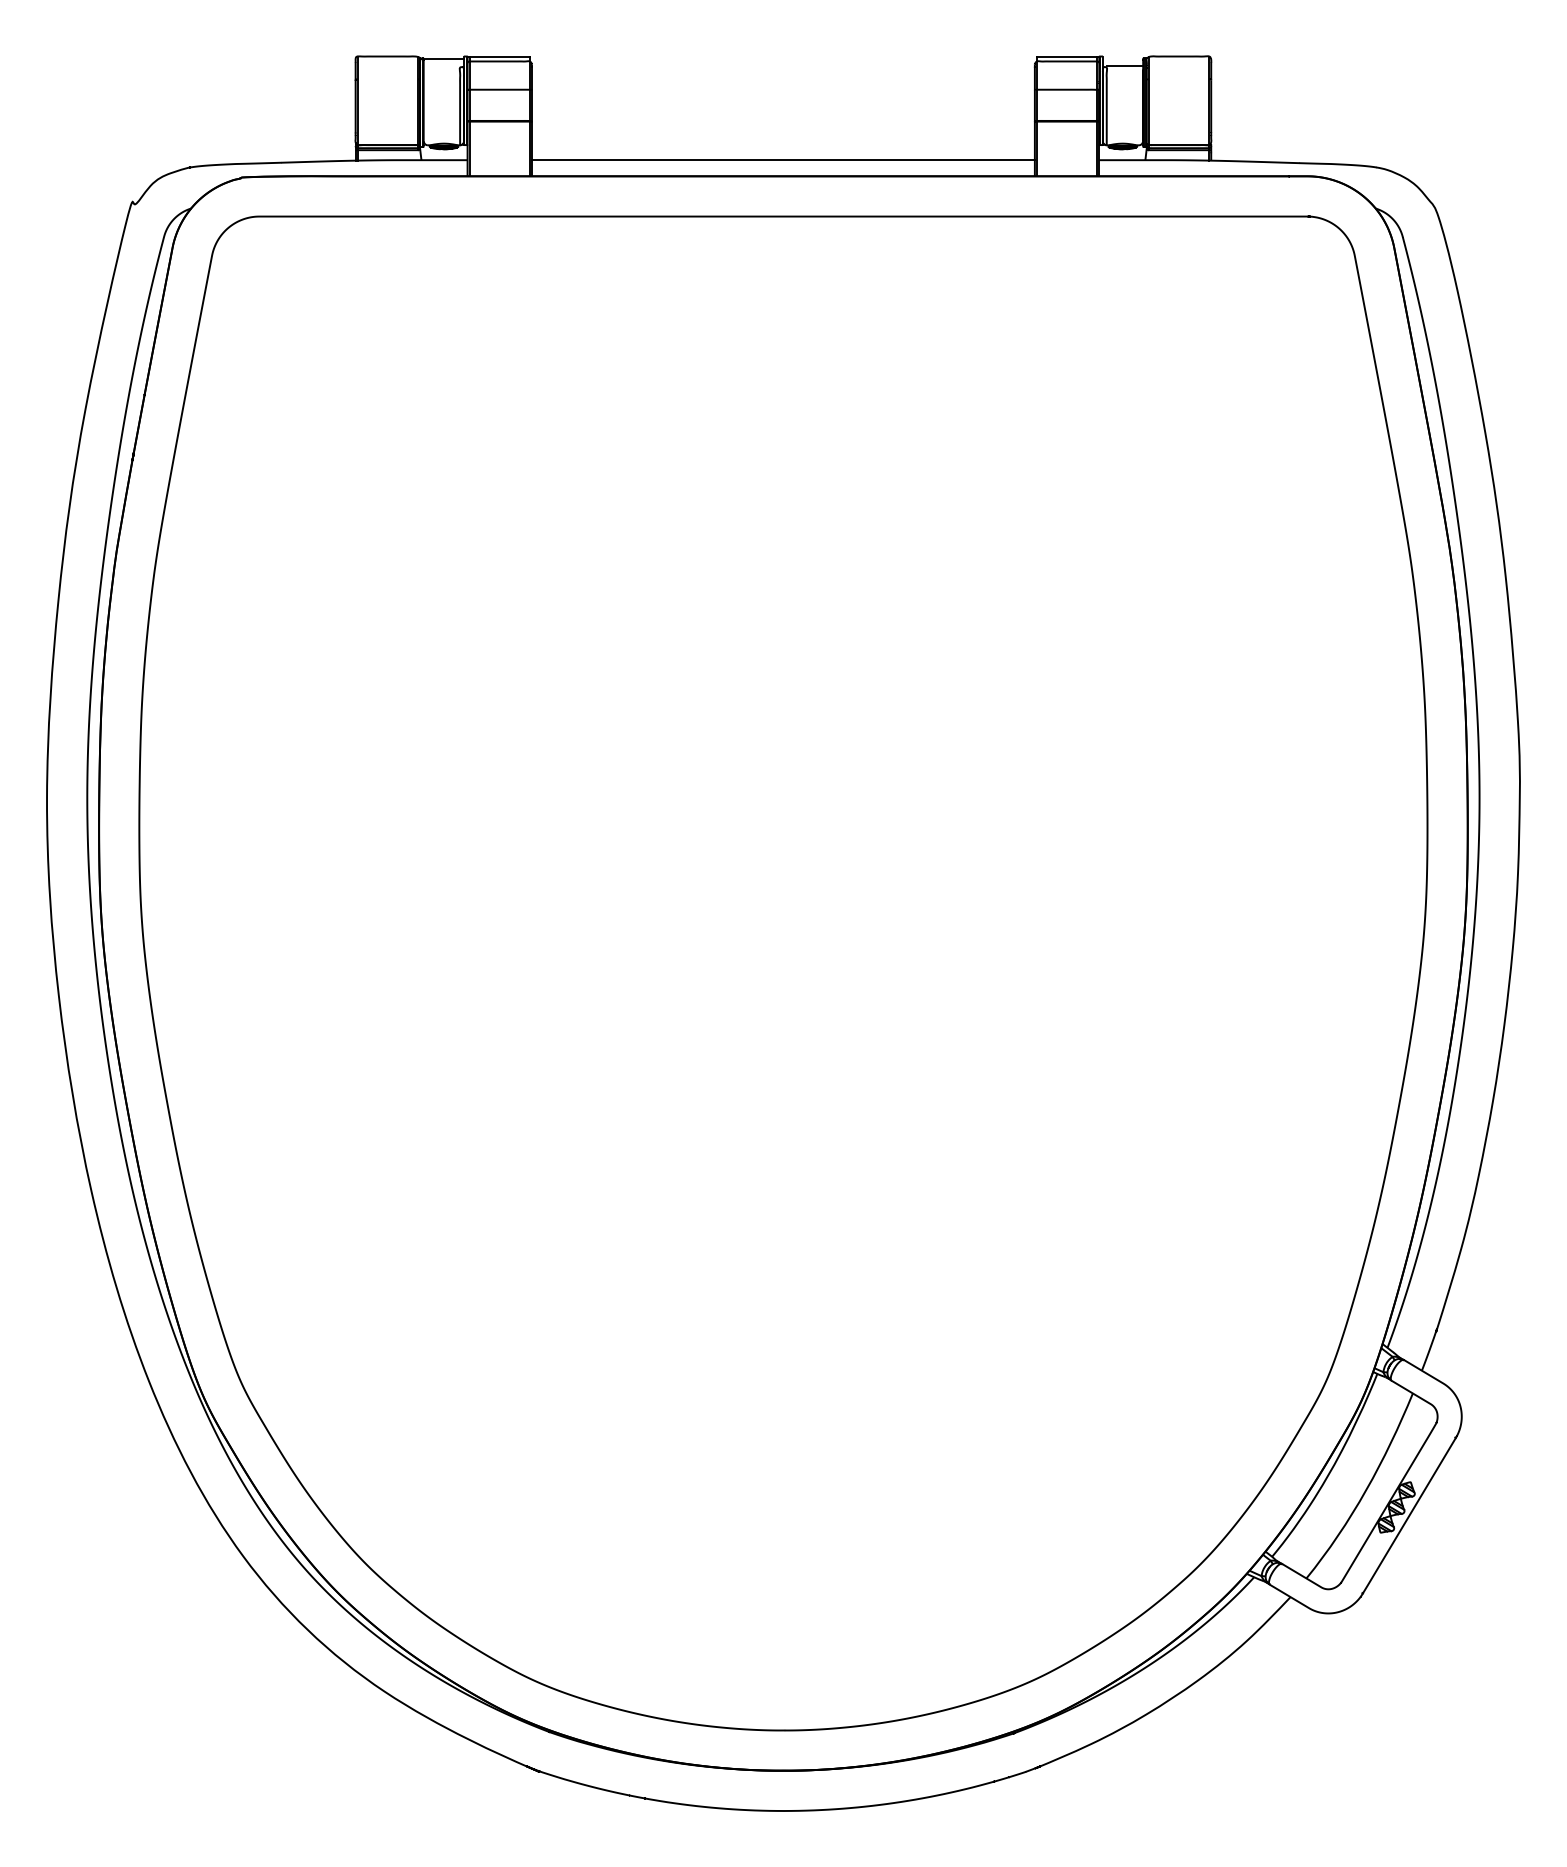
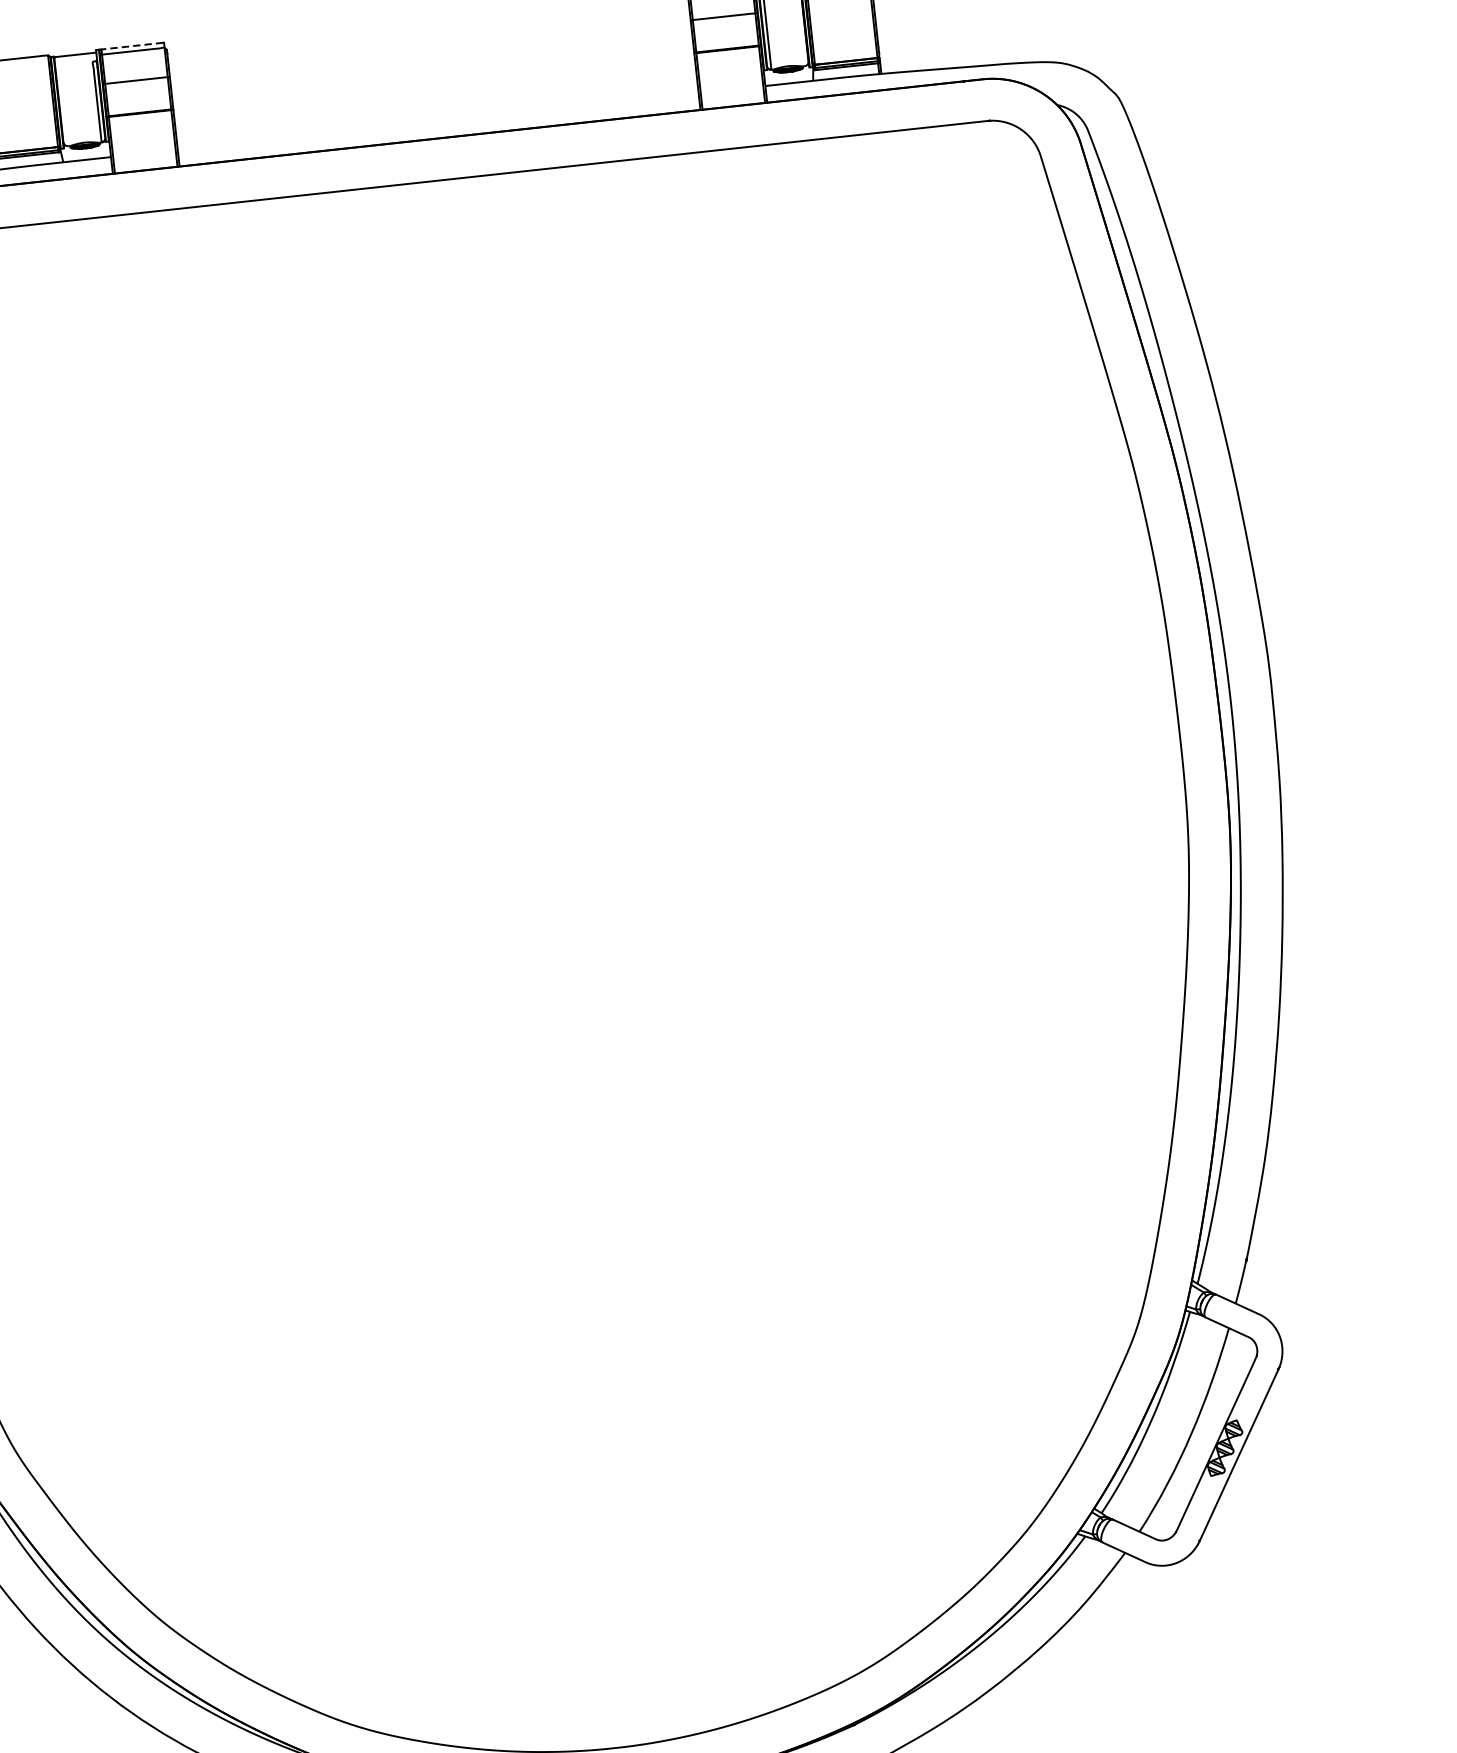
line: (499, 56) -> (132, 46), solid -> dashed
line: (782, 160) -> (437, 122), removed

